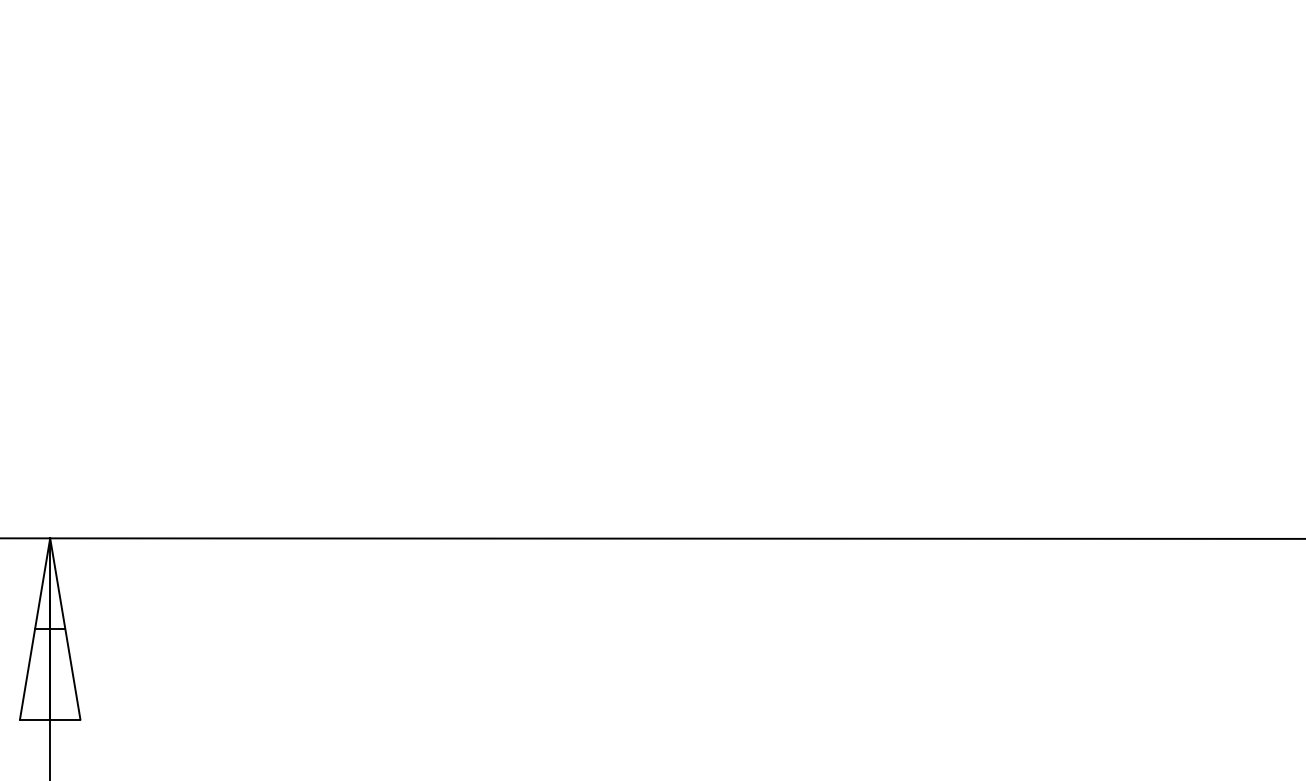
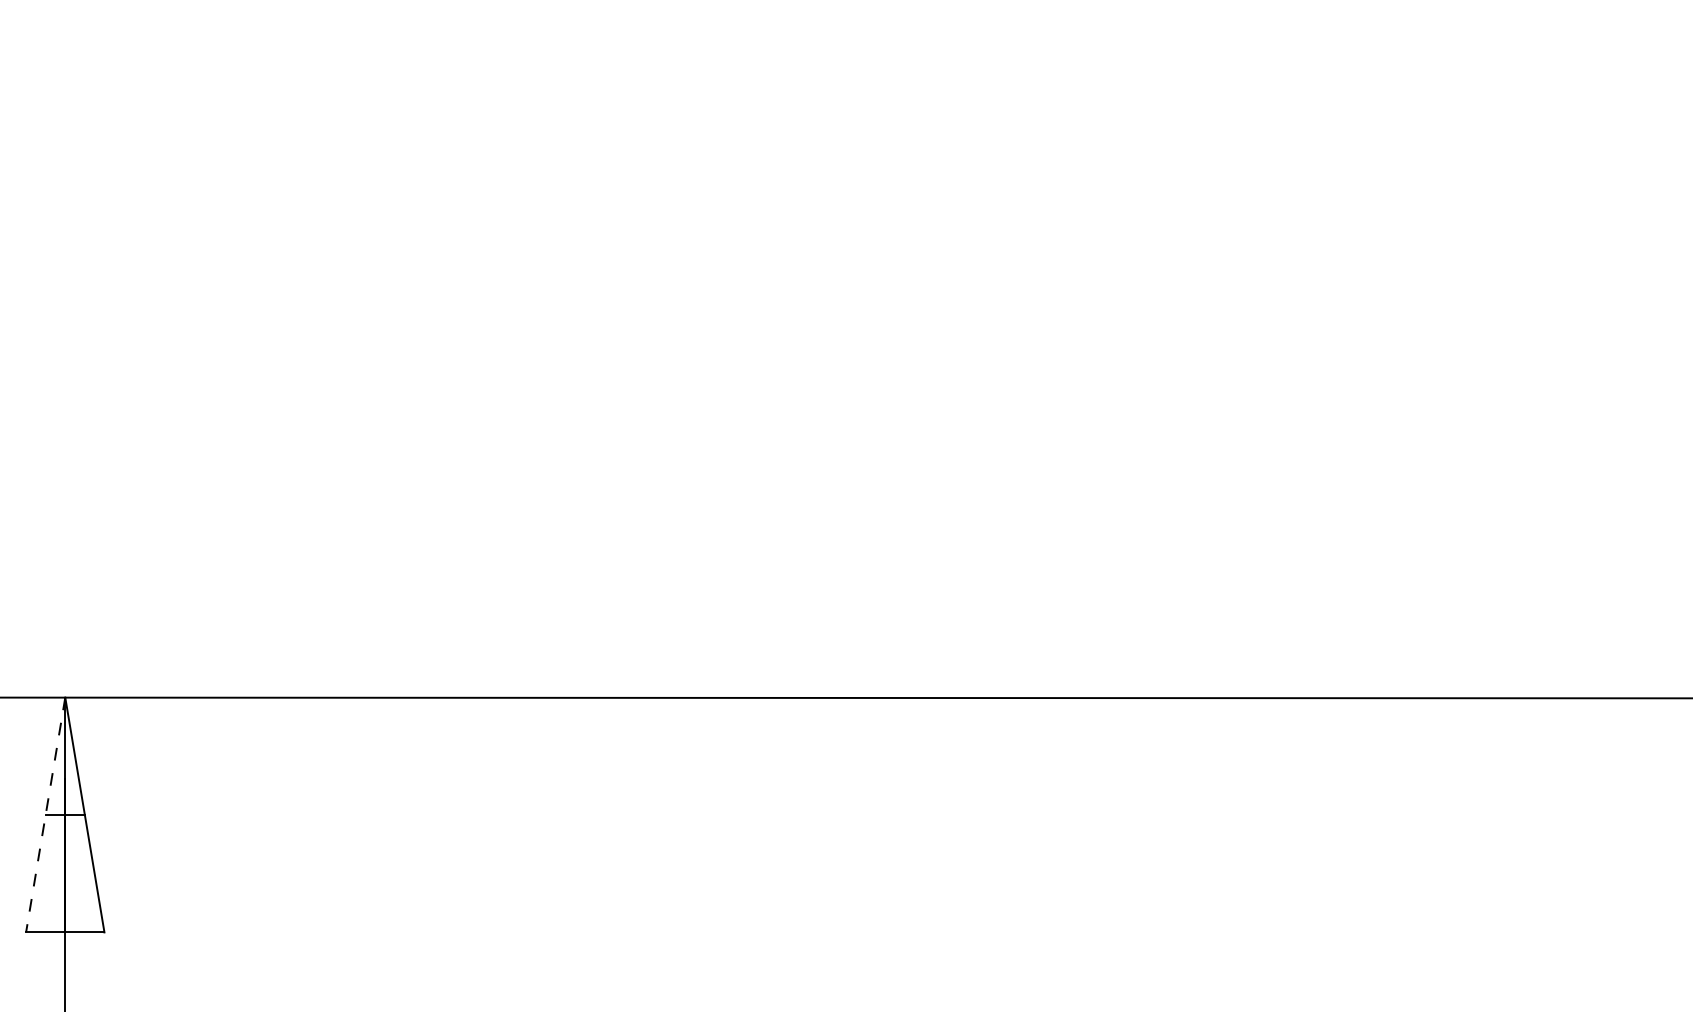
line: (35, 628) -> (46, 814), solid -> dashed

